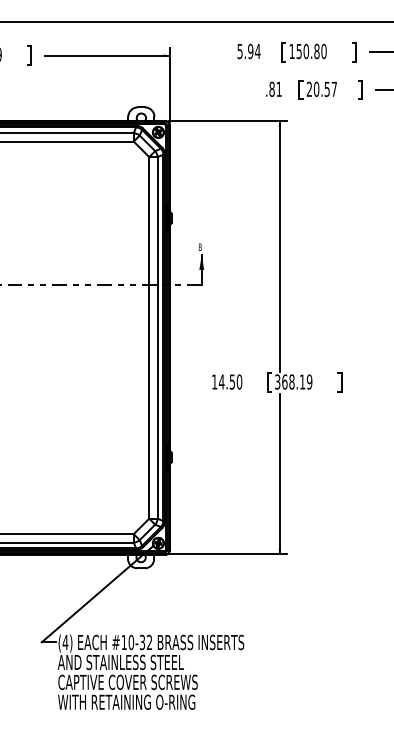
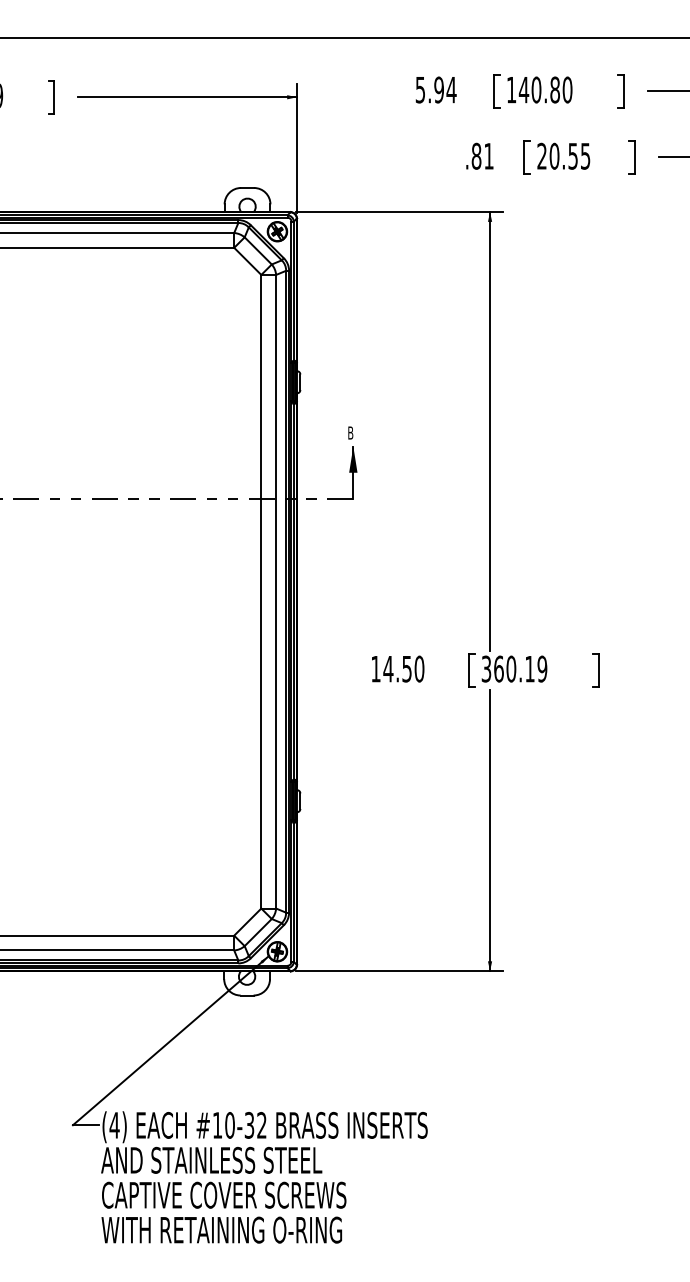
text: (299, 51) -> (524, 89), 150.80 -> 140.80
text: (333, 89) -> (584, 156), 20.57 -> 20.55
text: (291, 381) -> (510, 668), 368.19 -> 360.19

